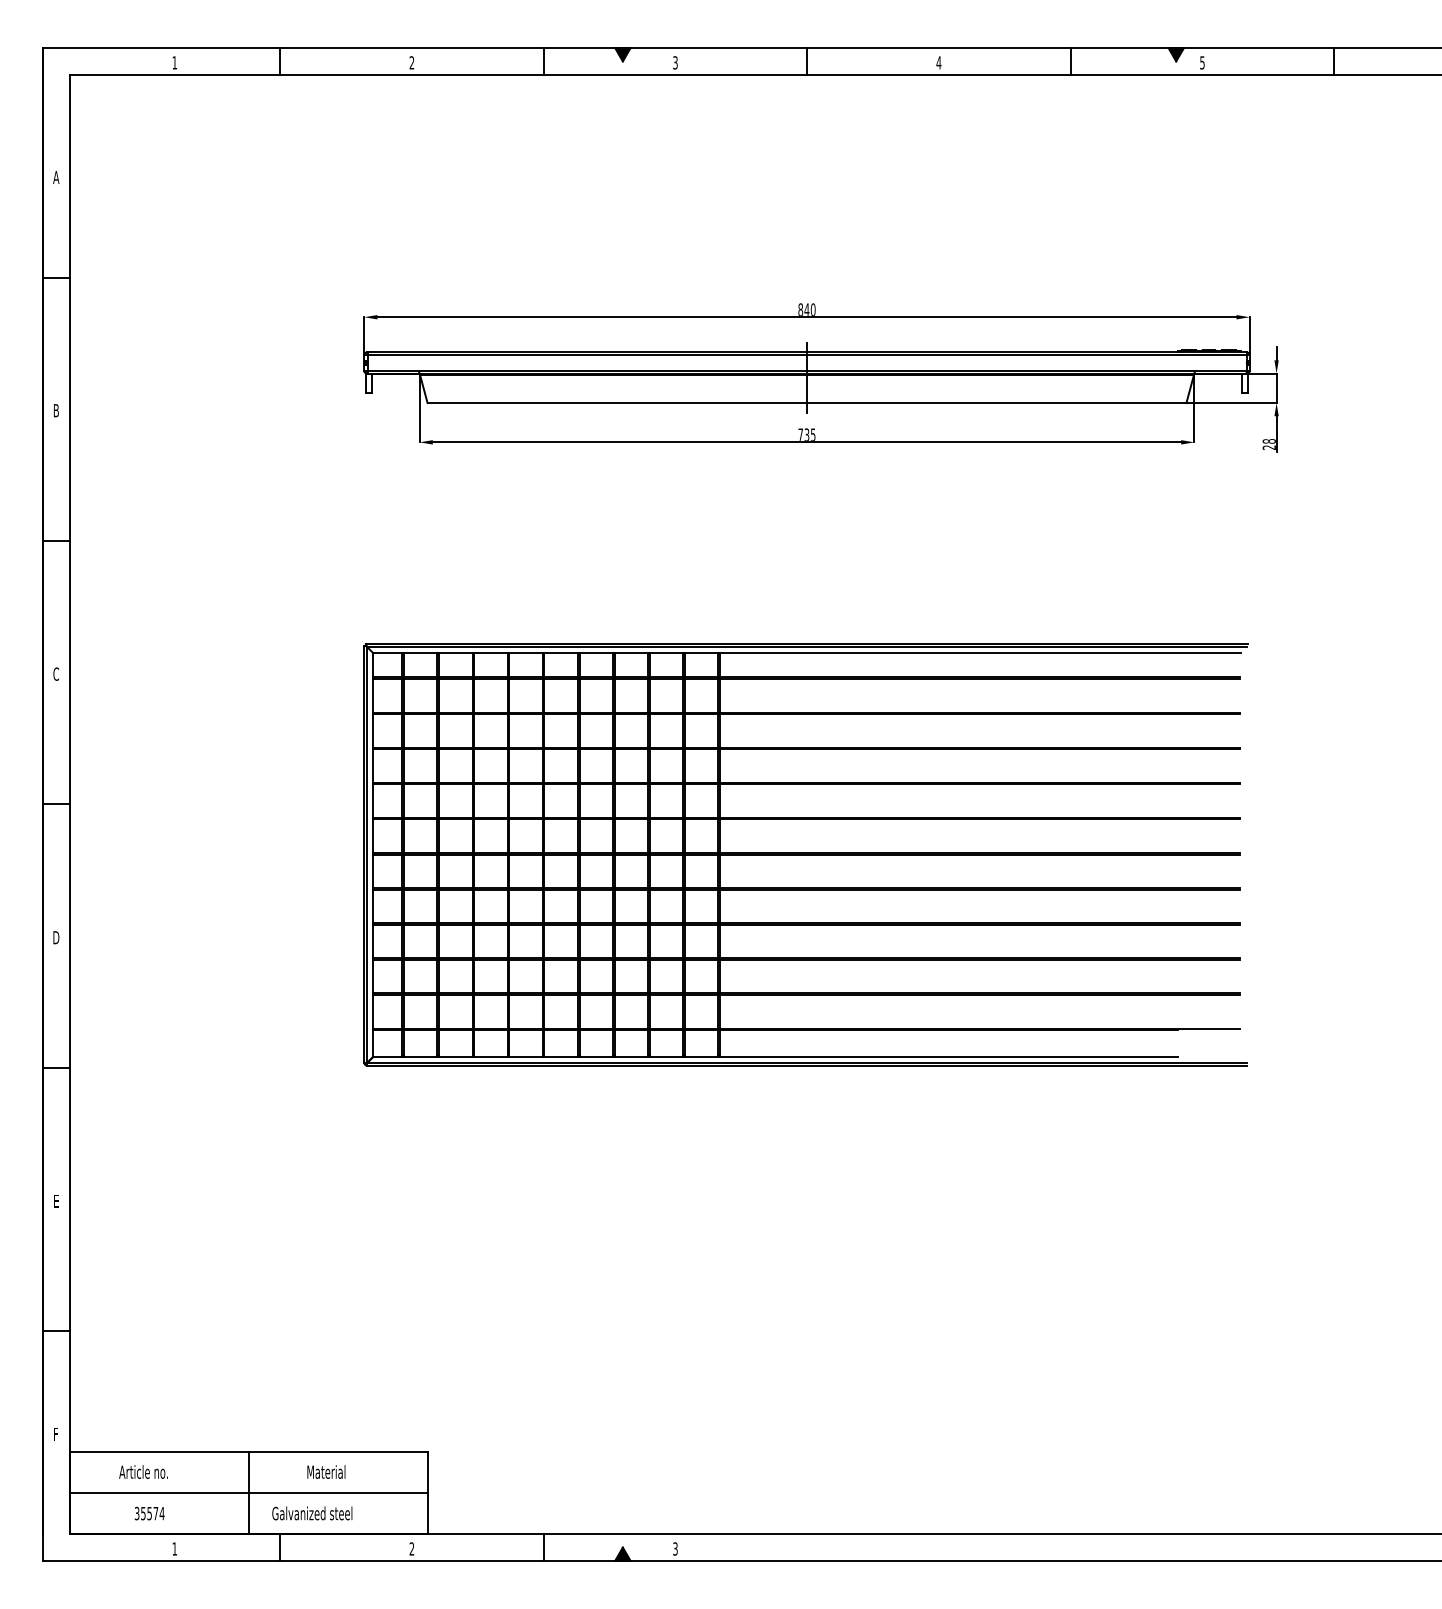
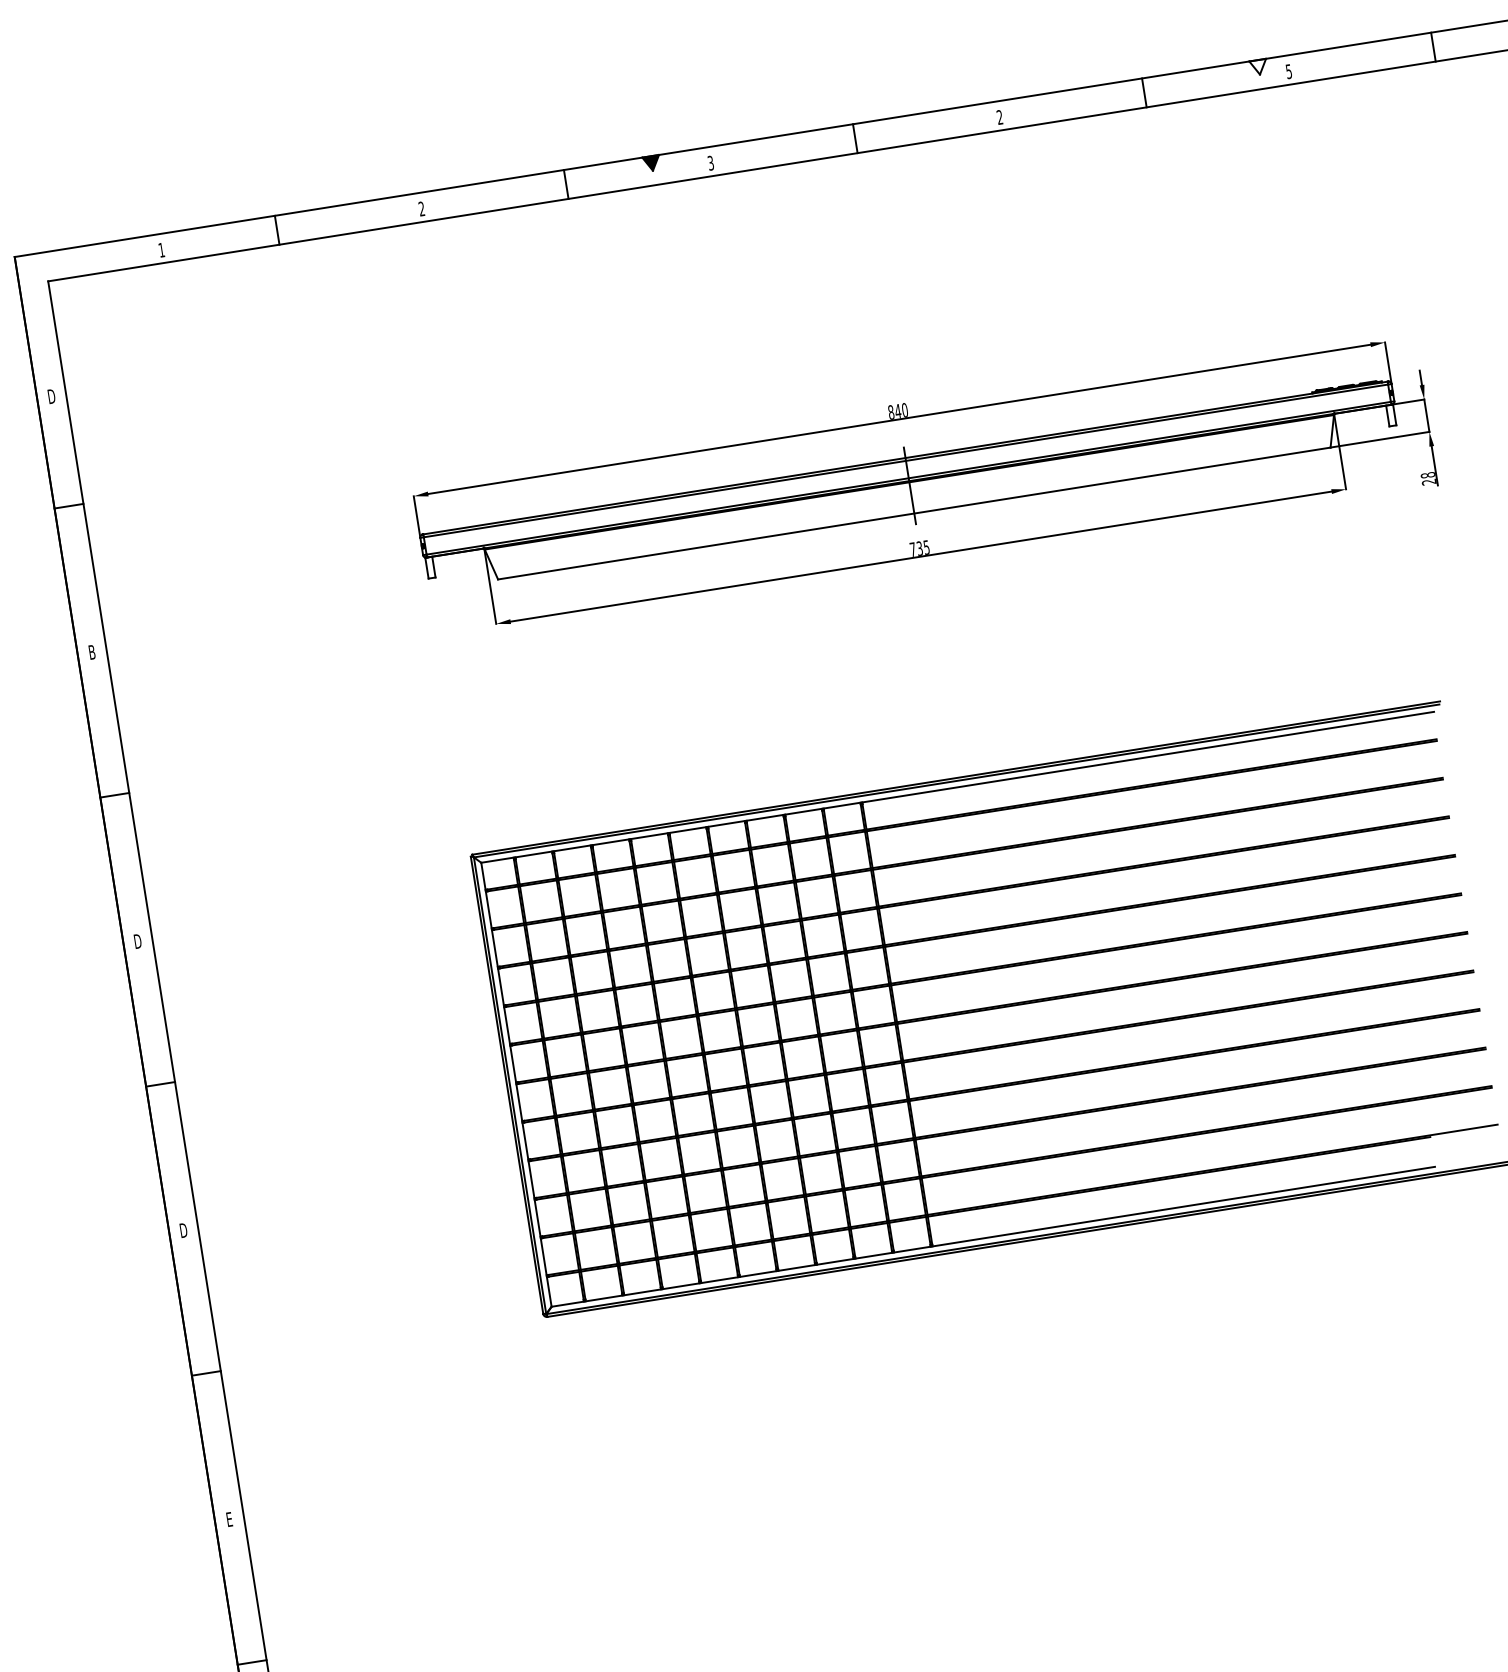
fill: (1175, 54) -> (1257, 67), removed
text: (938, 62) -> (999, 117), 4 -> 2
text: (56, 177) -> (51, 396), A -> D
text: (56, 673) -> (137, 940), C -> D

